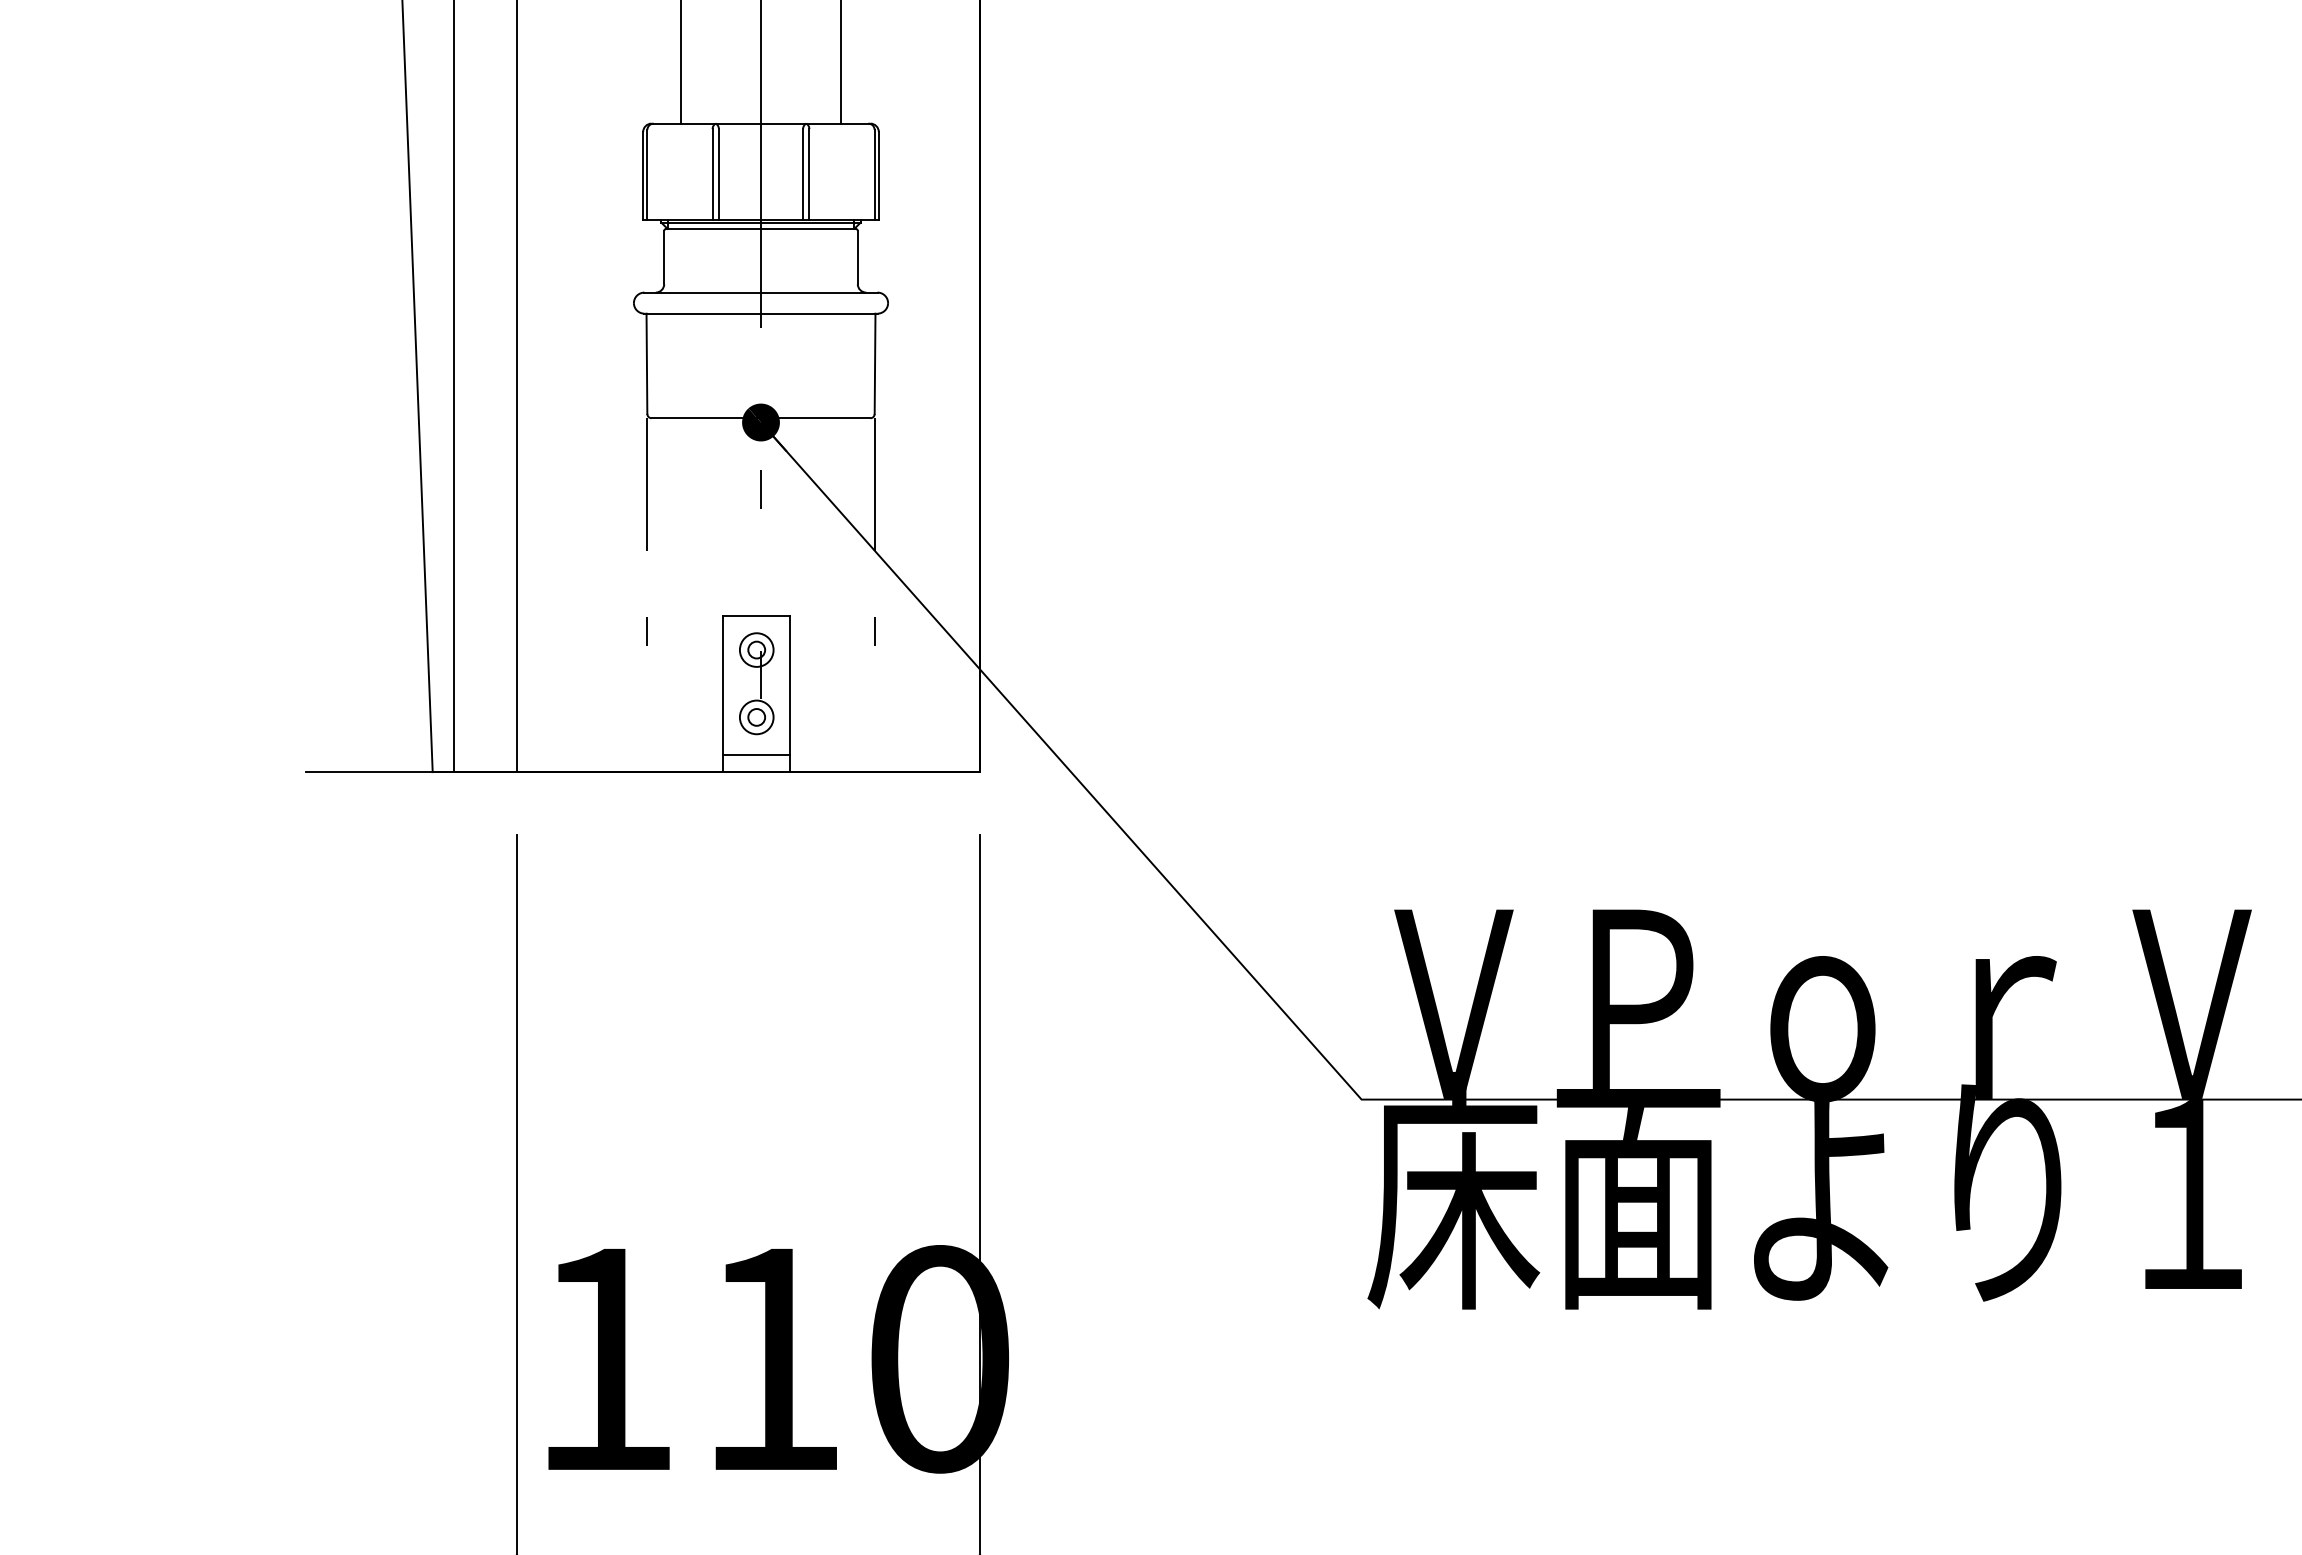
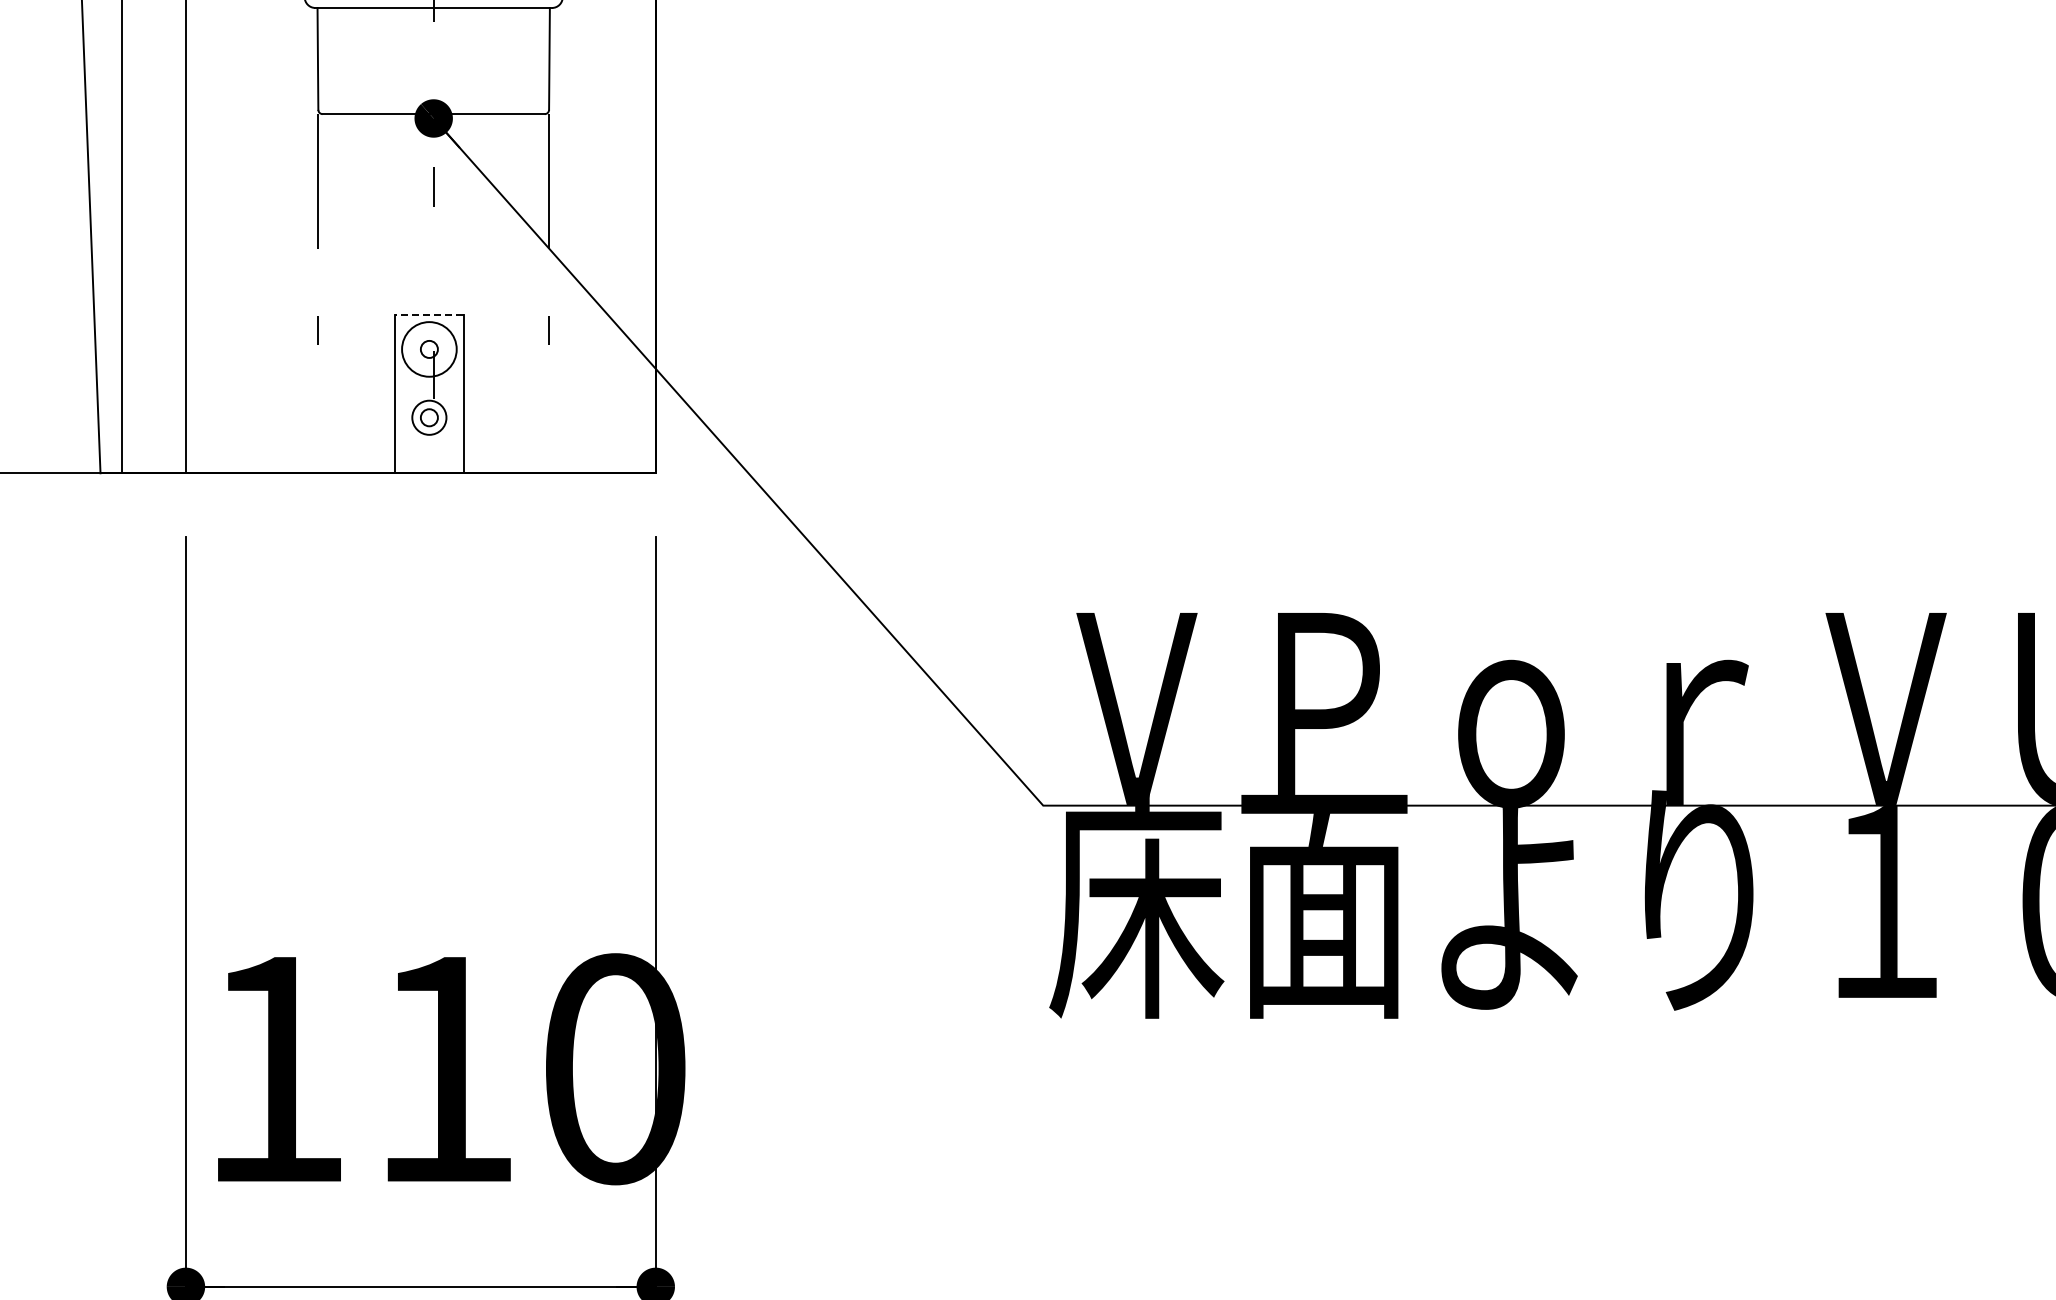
line: (756, 616) -> (429, 315), solid -> dashed
circle: (756, 649) -> (429, 348), size x1.6
line: (756, 755) -> (429, 456), removed

